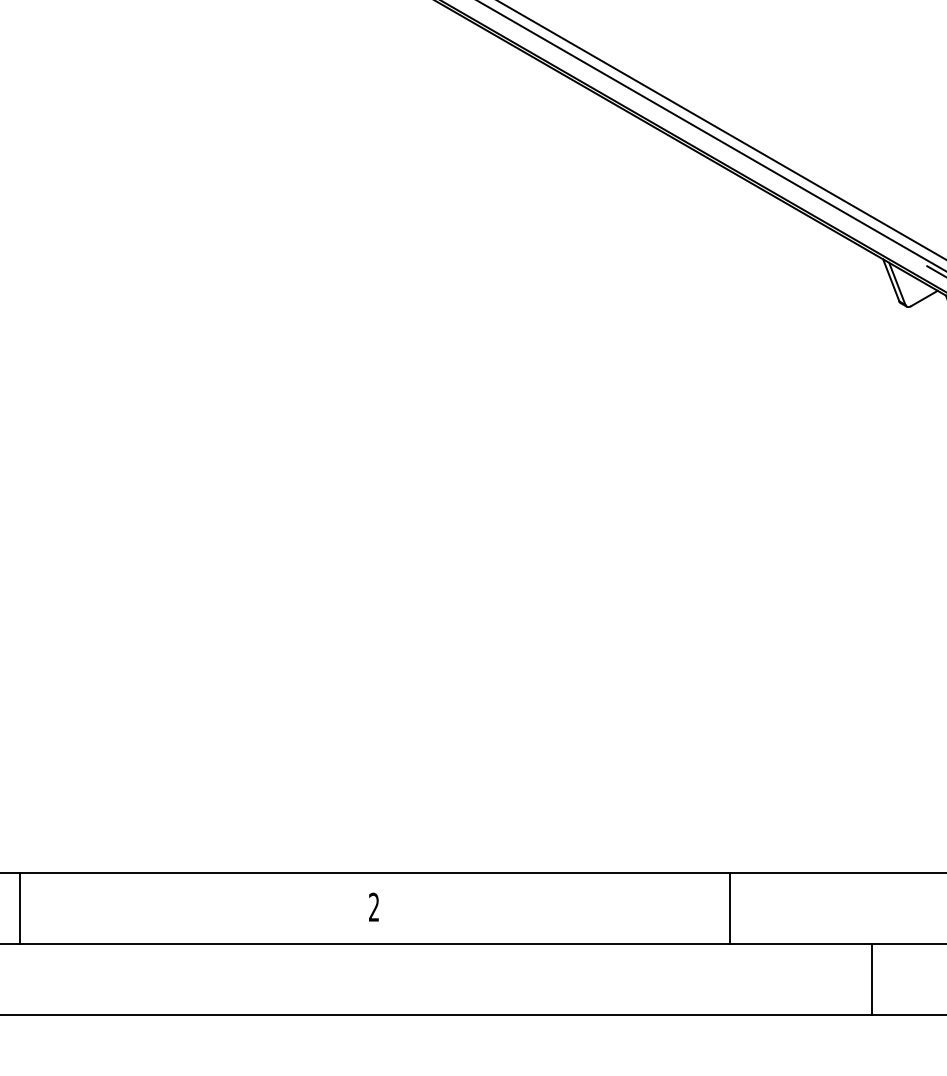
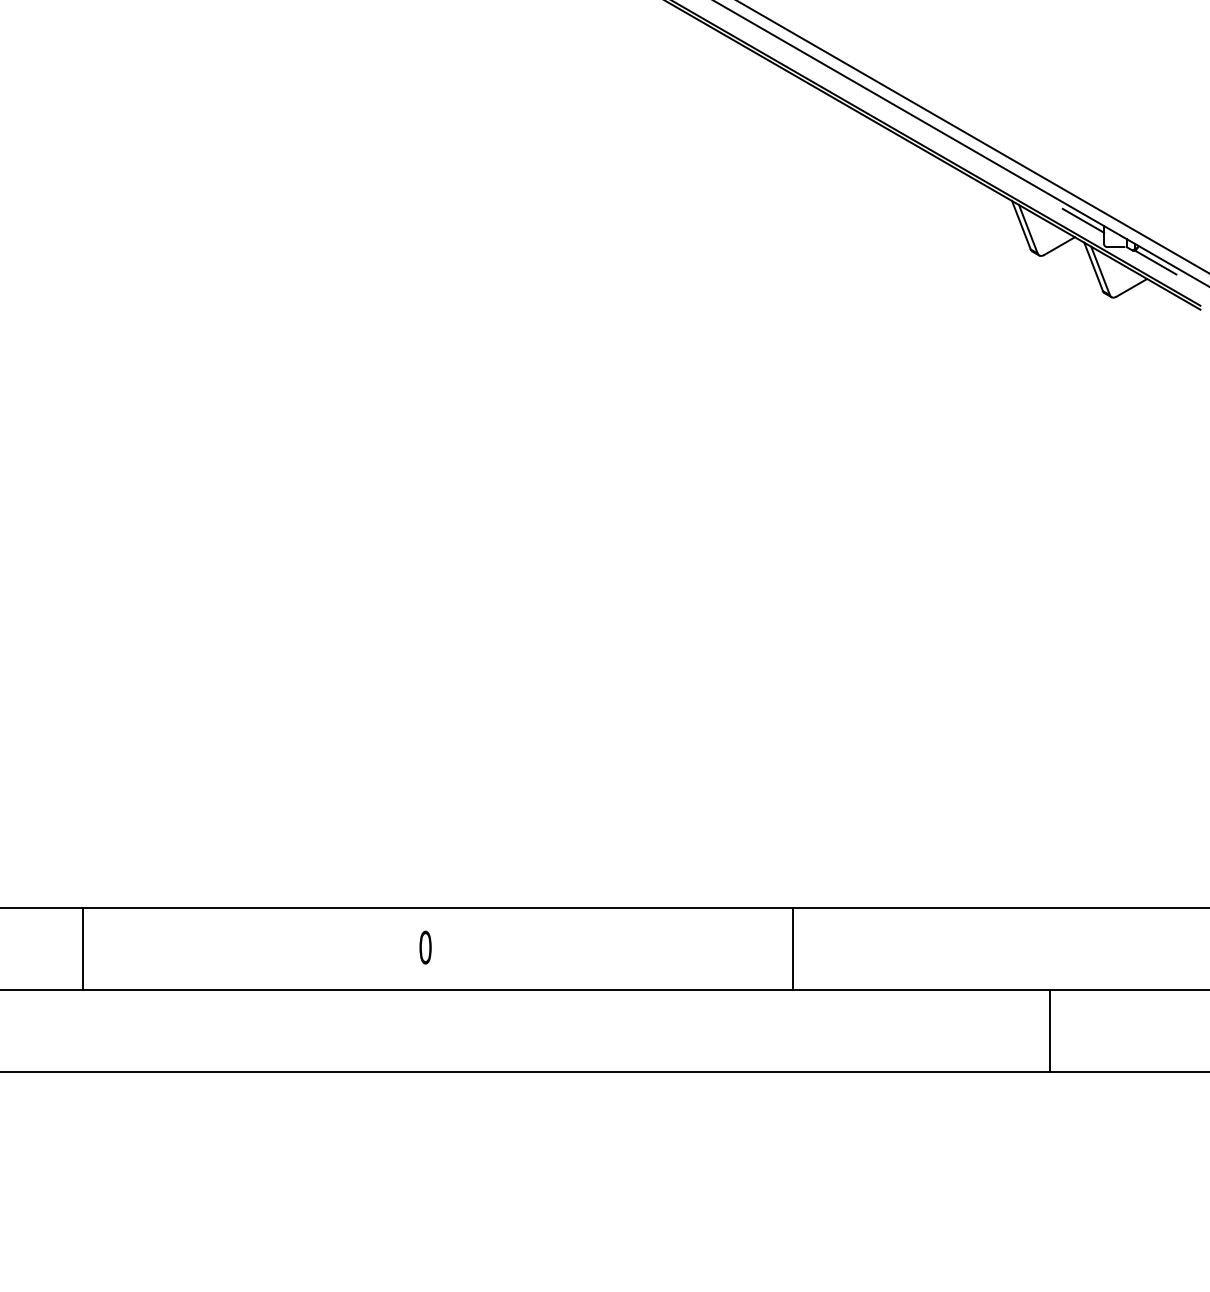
text: (374, 907) -> (425, 947), 2 -> 0
line: (19, 908) -> (82, 949), moved
line: (729, 908) -> (792, 949), moved
line: (872, 979) -> (1050, 1030), moved

